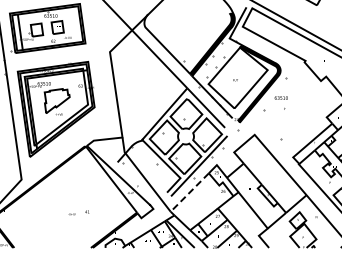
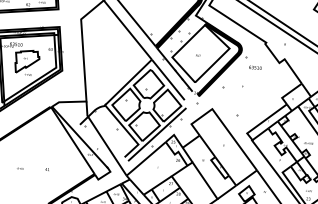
text: (280, 97) -> (254, 67), moved
line: (189, 193) -> (145, 159), dashed -> solid
text: (71, 214) -> (19, 168), moved

